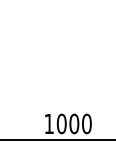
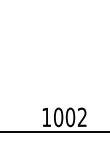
text: (86, 123) -> (82, 116), 1000 -> 1002

